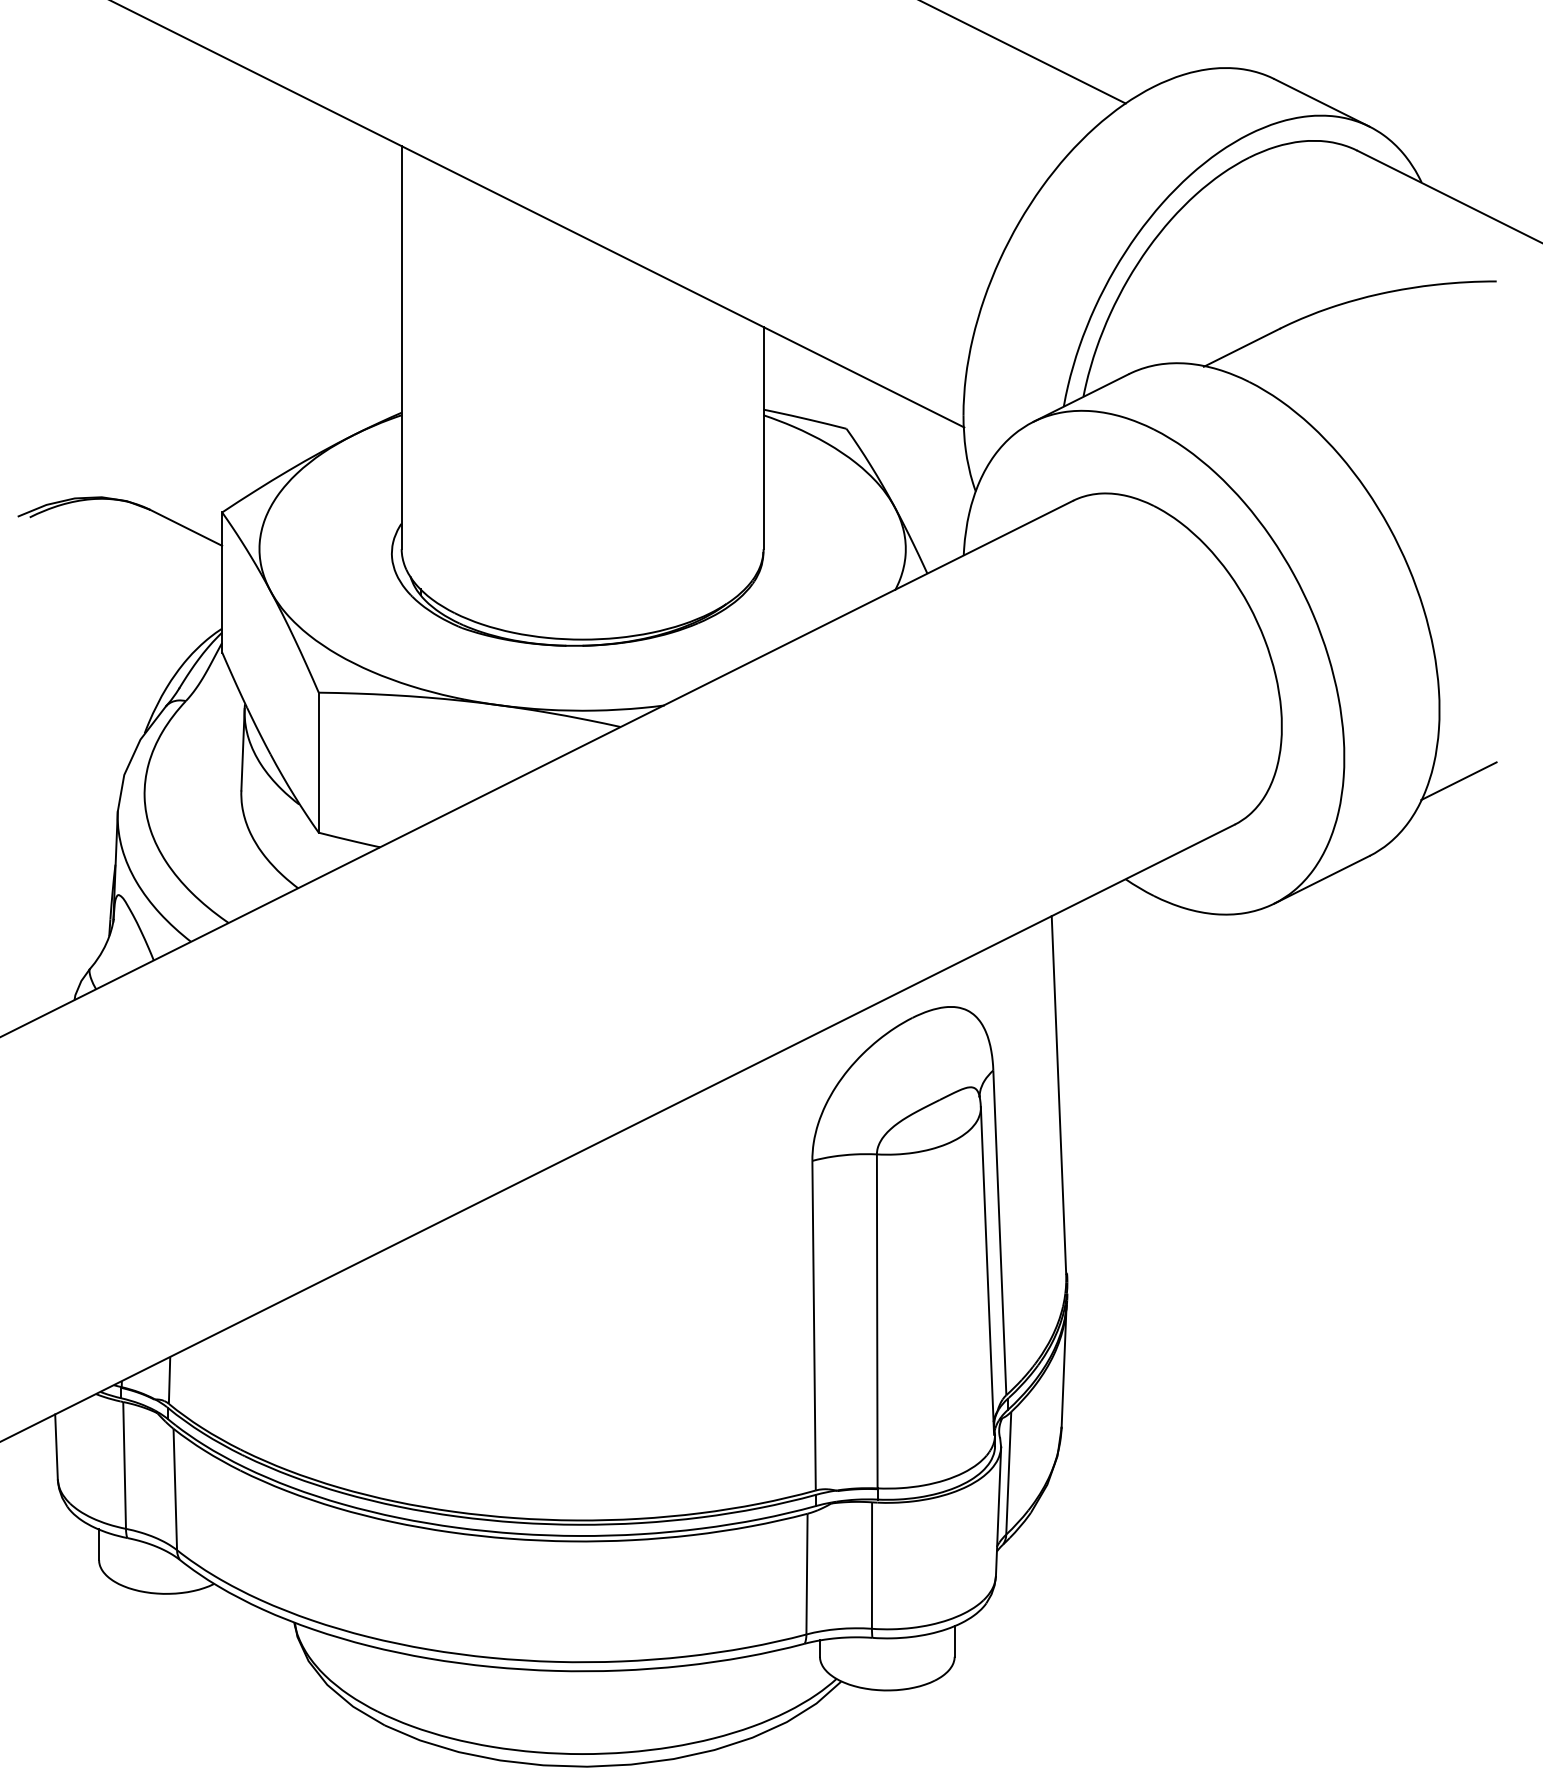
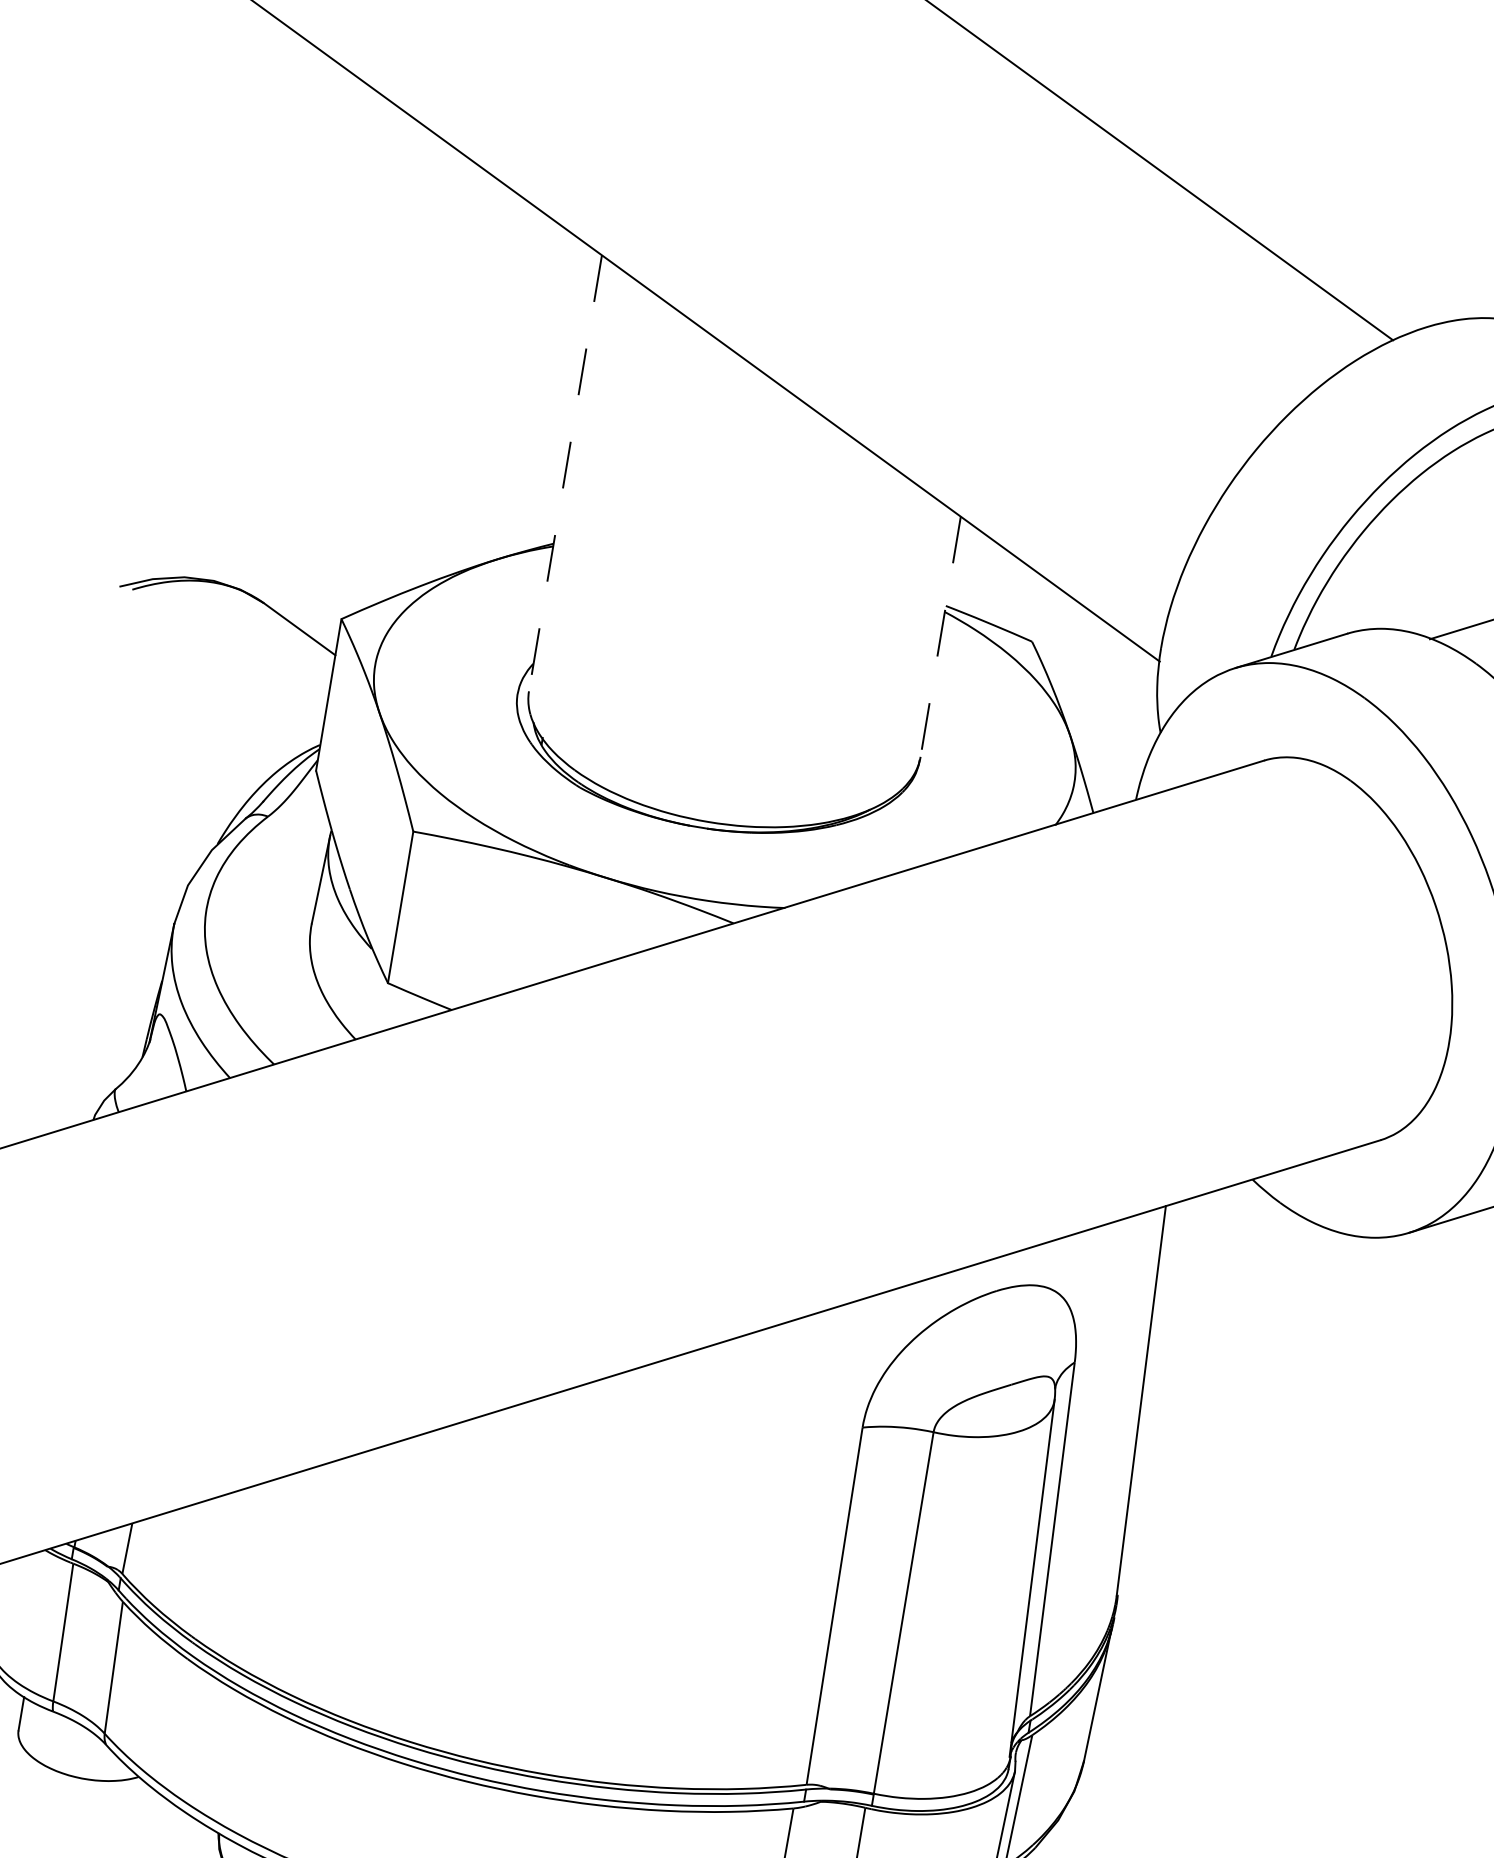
line: (401, 348) -> (565, 474), solid -> dashed
line: (763, 438) -> (940, 637), solid -> dashed

